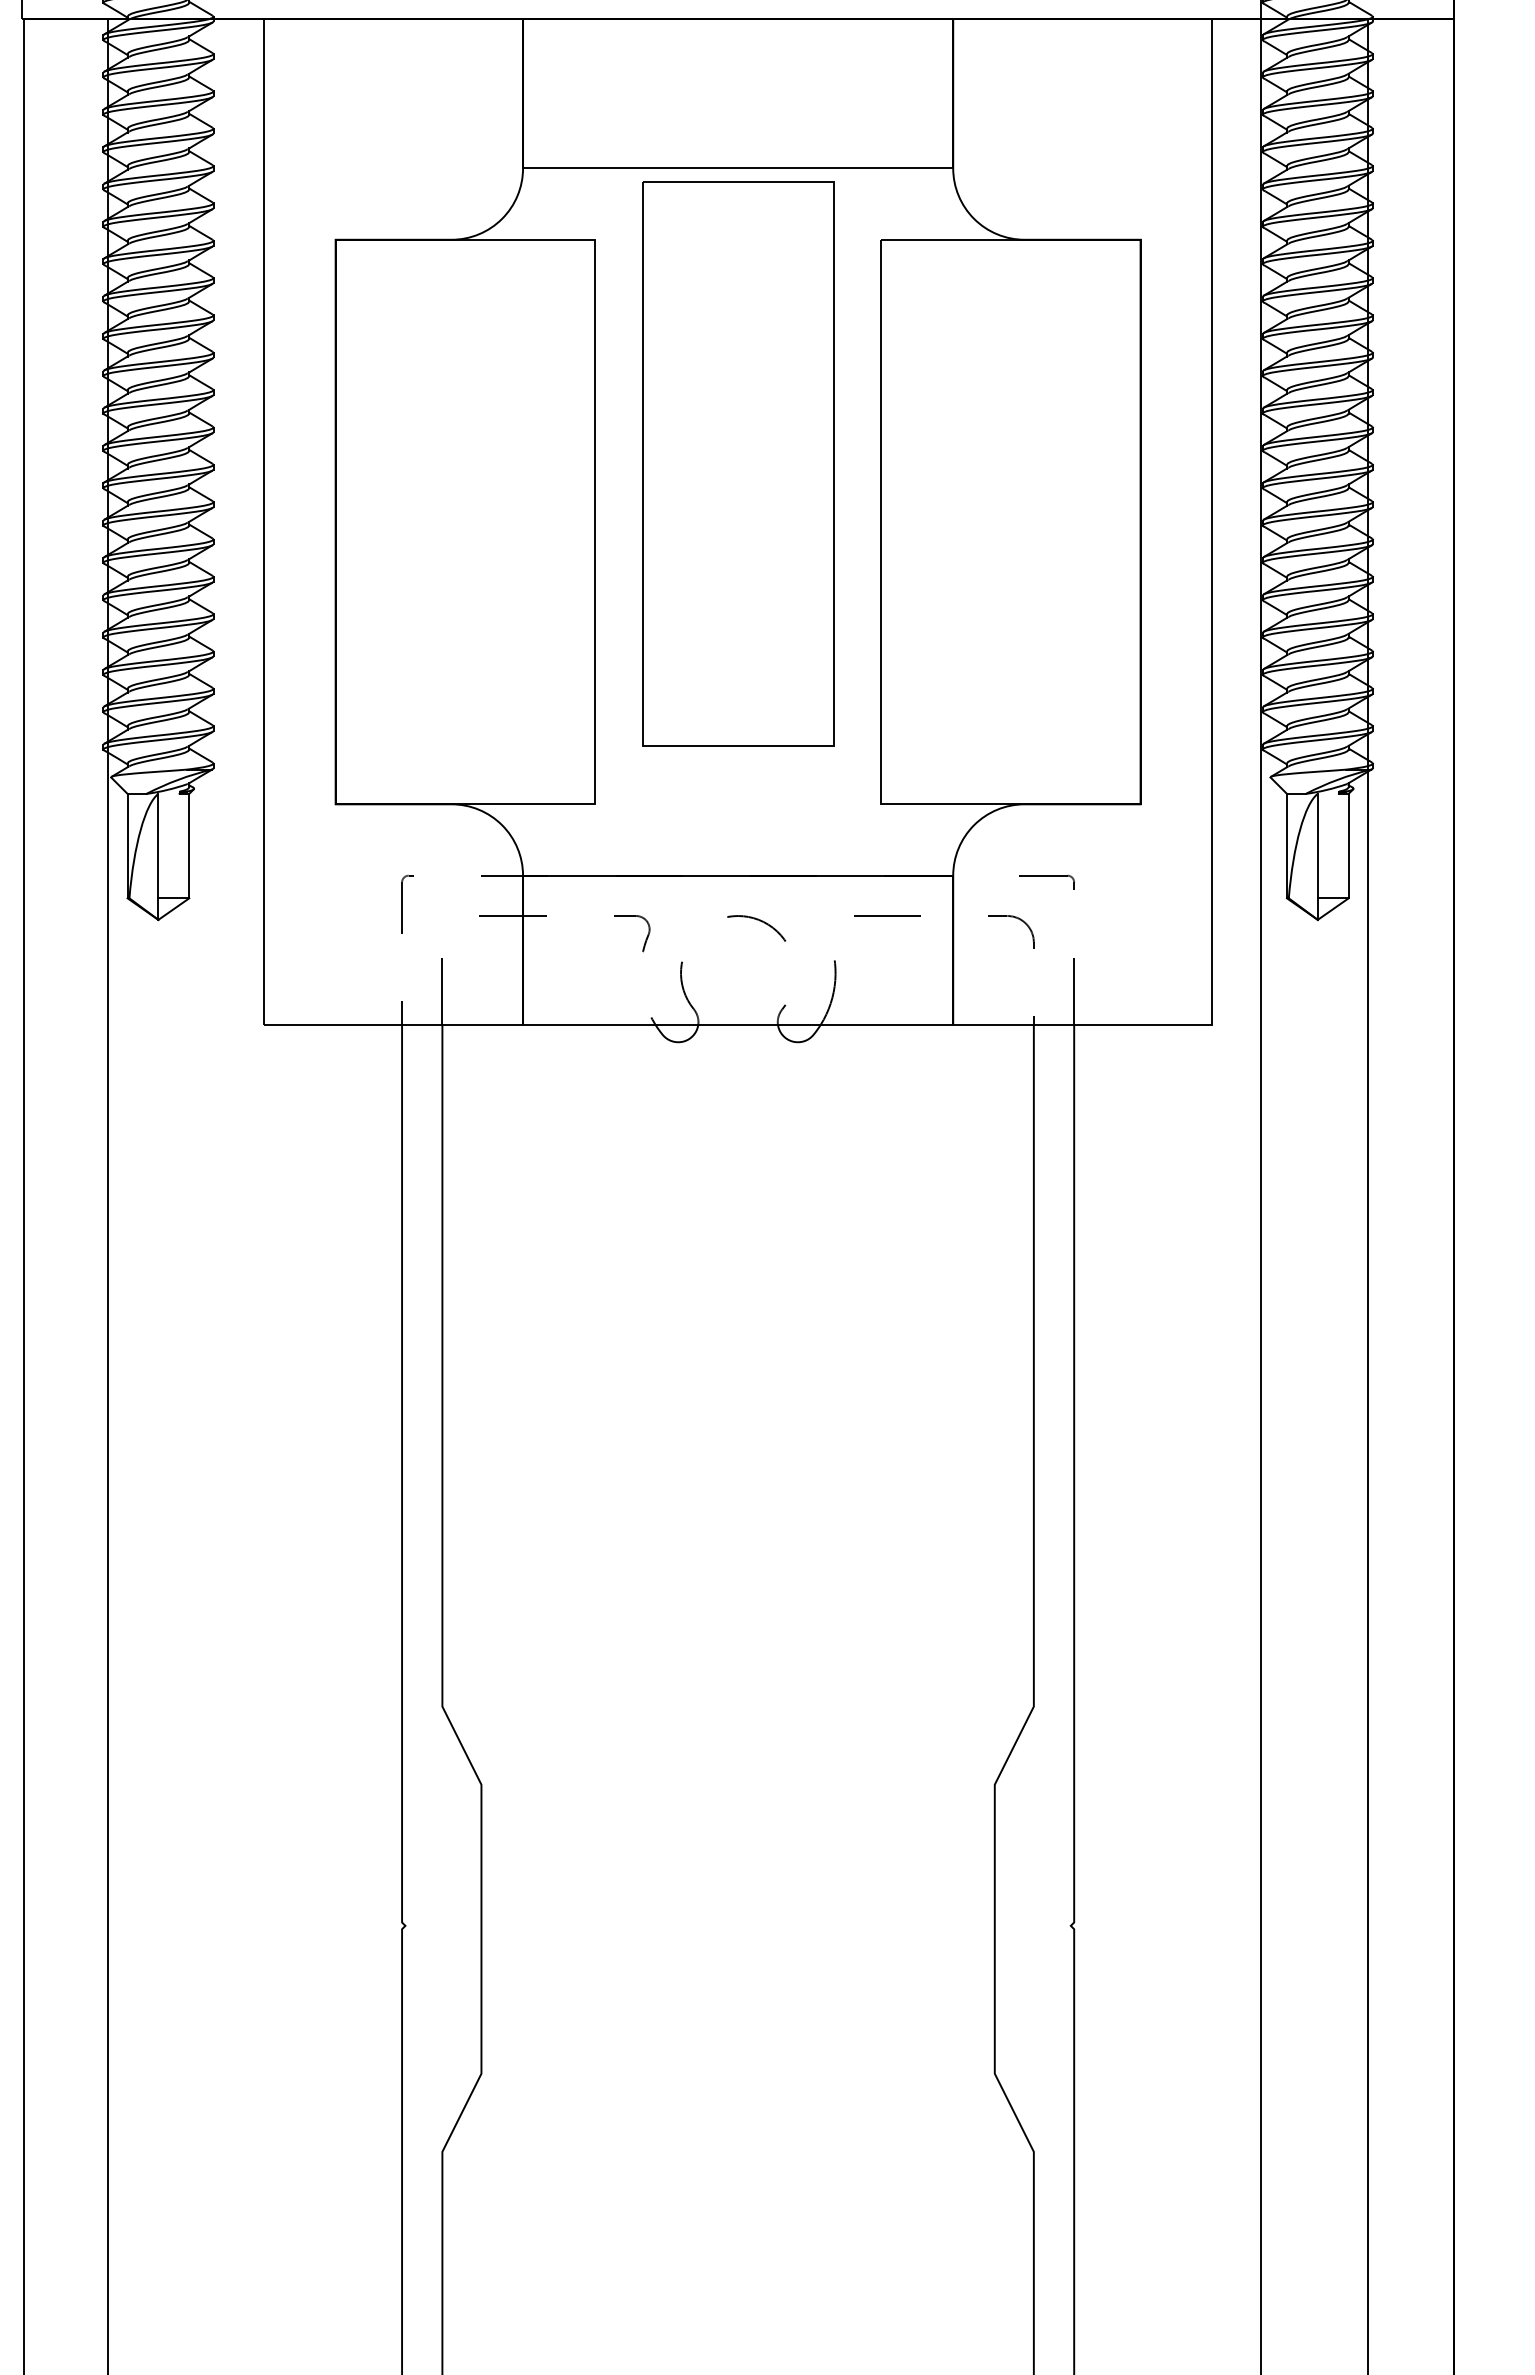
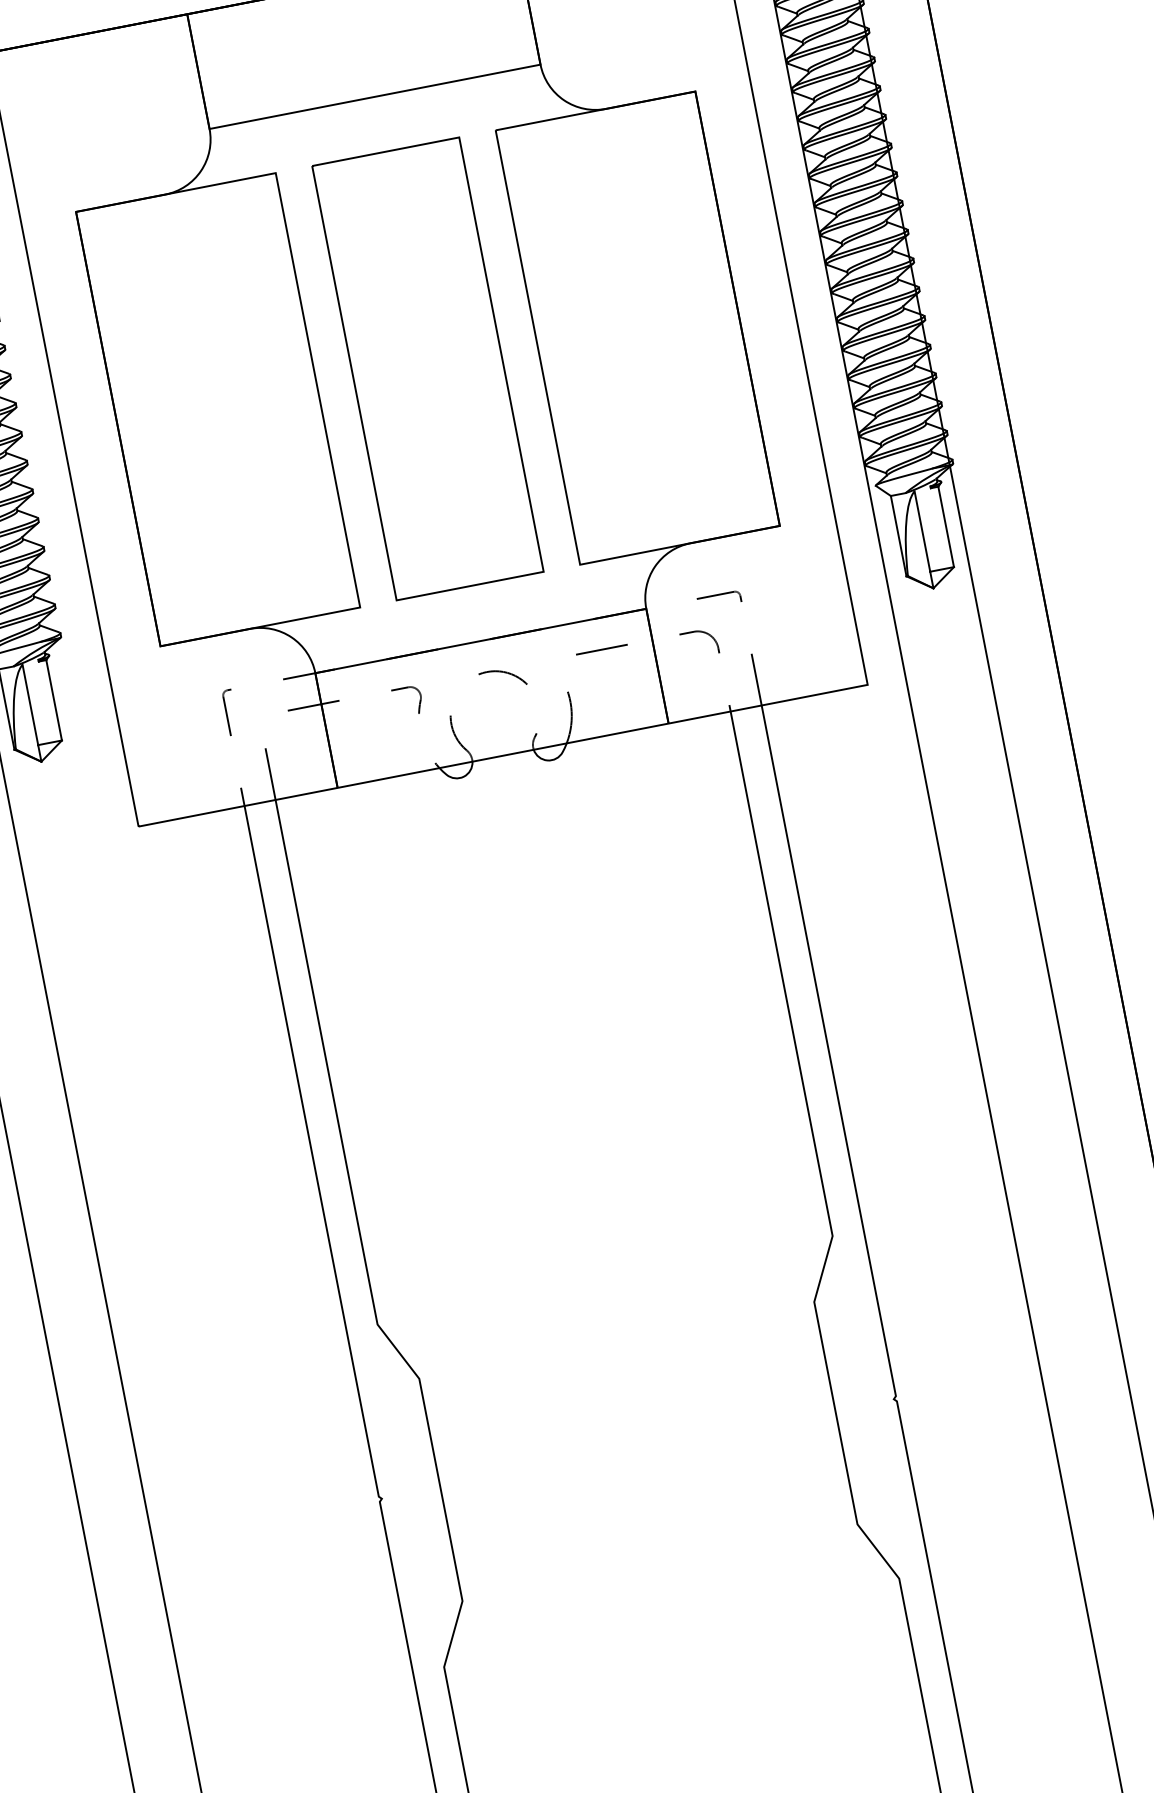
part: (738, 463) -> (428, 368), moved

